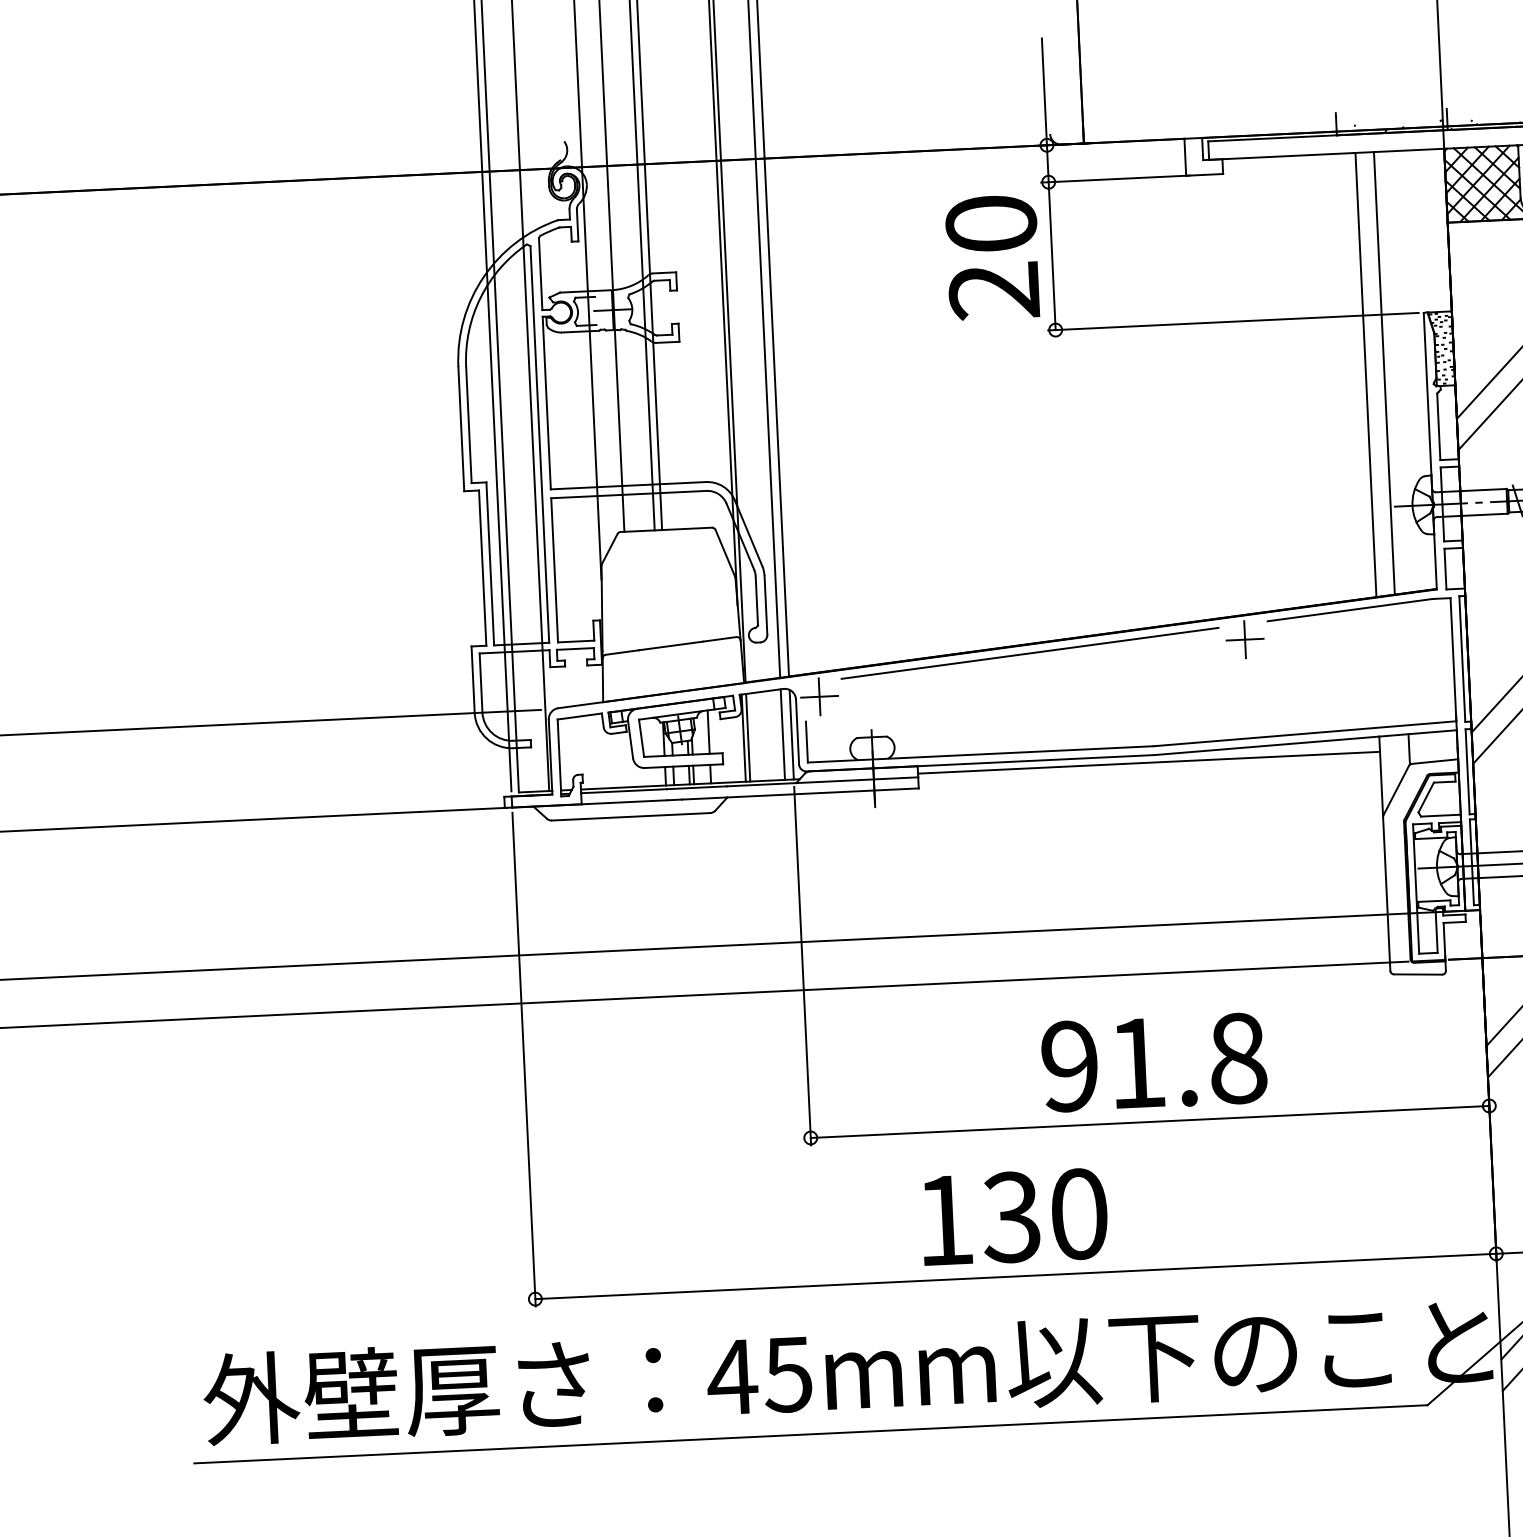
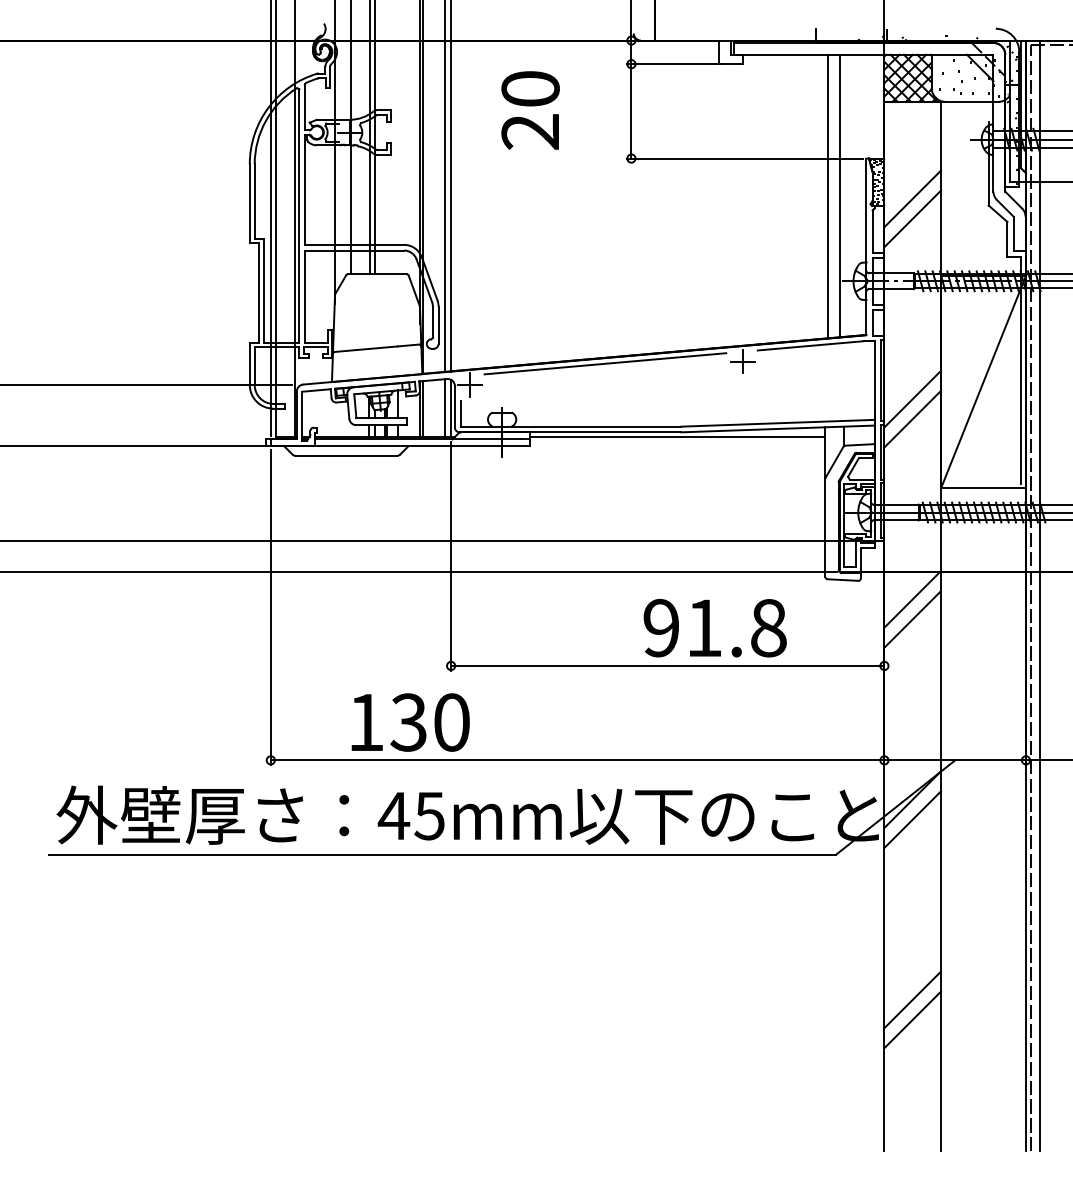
text: (992, 257) -> (530, 110), moved
text: (1153, 1063) -> (714, 628), moved
text: (1014, 1217) -> (410, 722), moved

